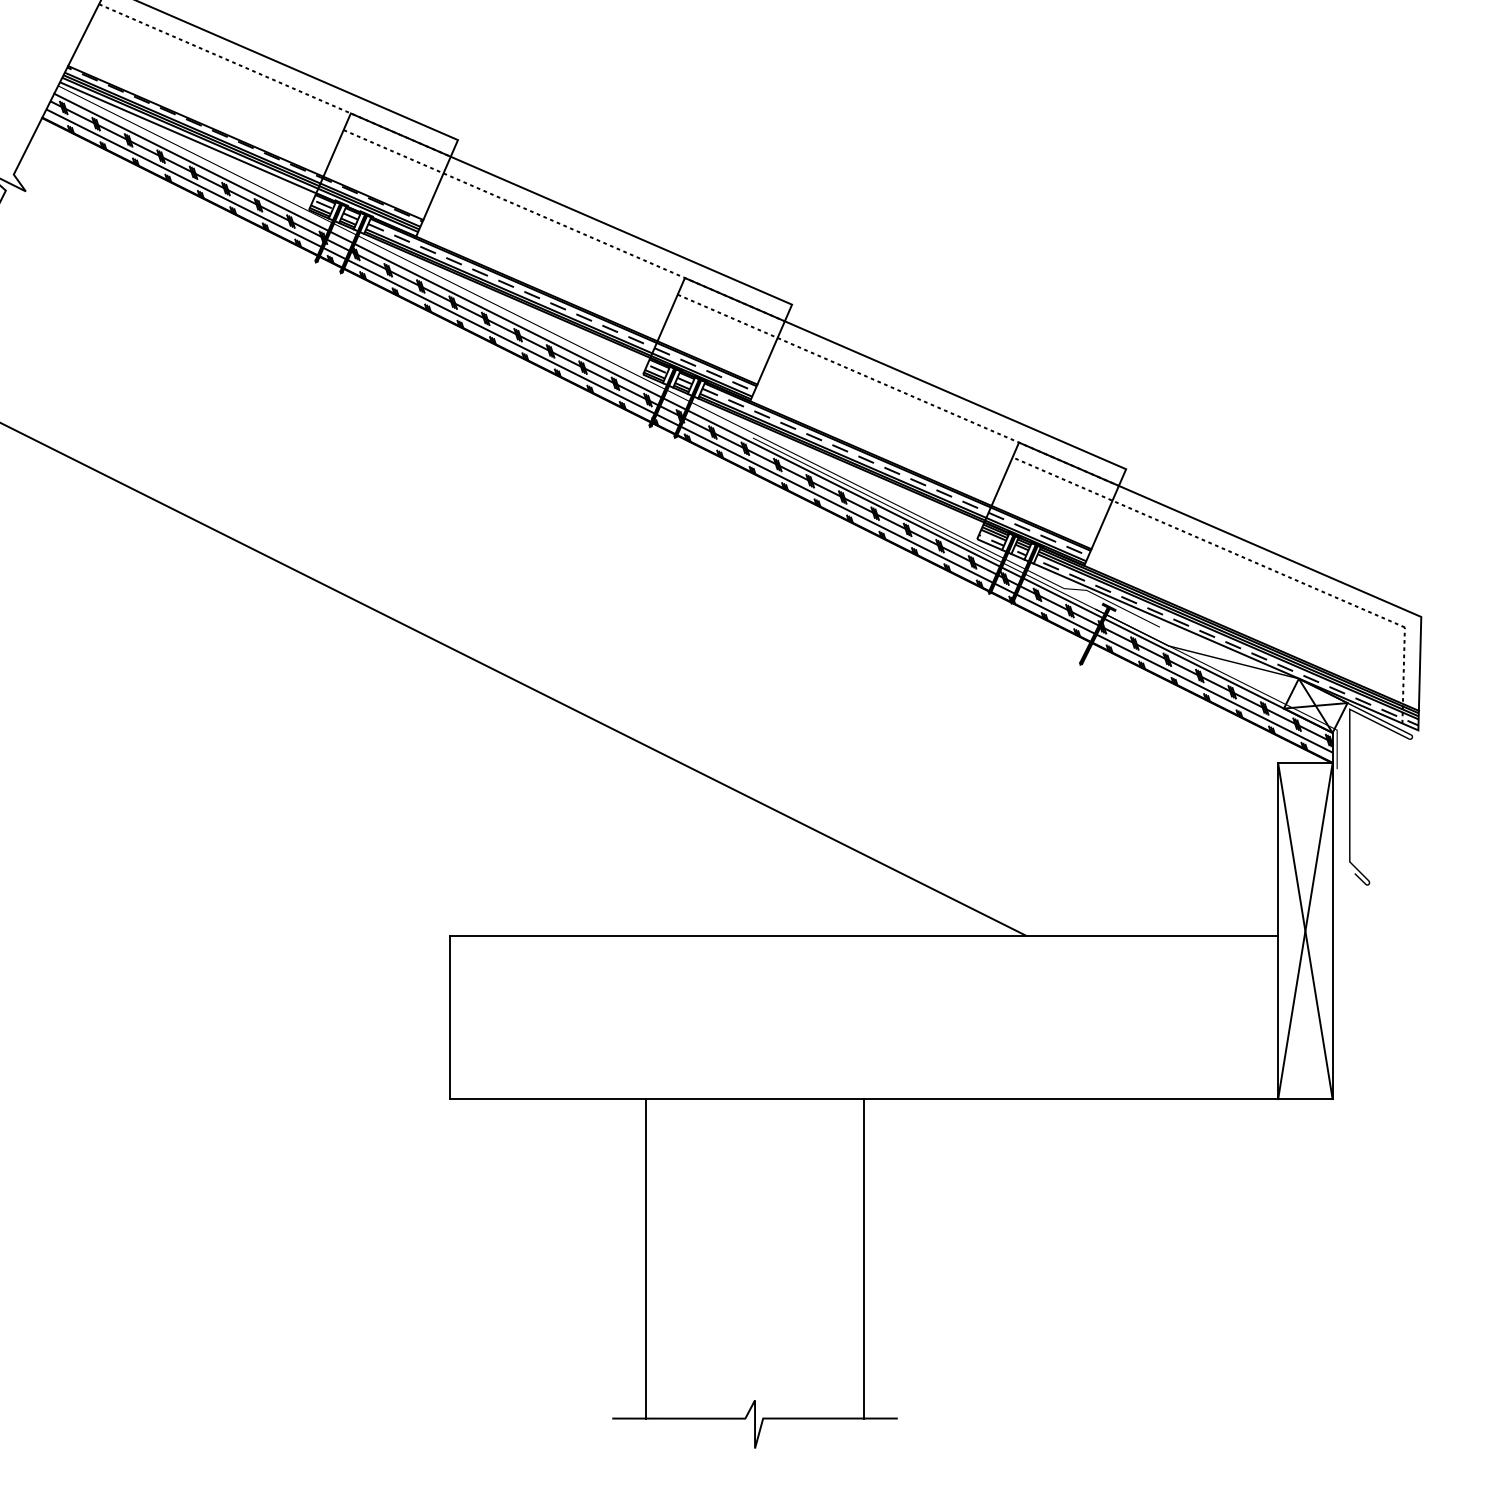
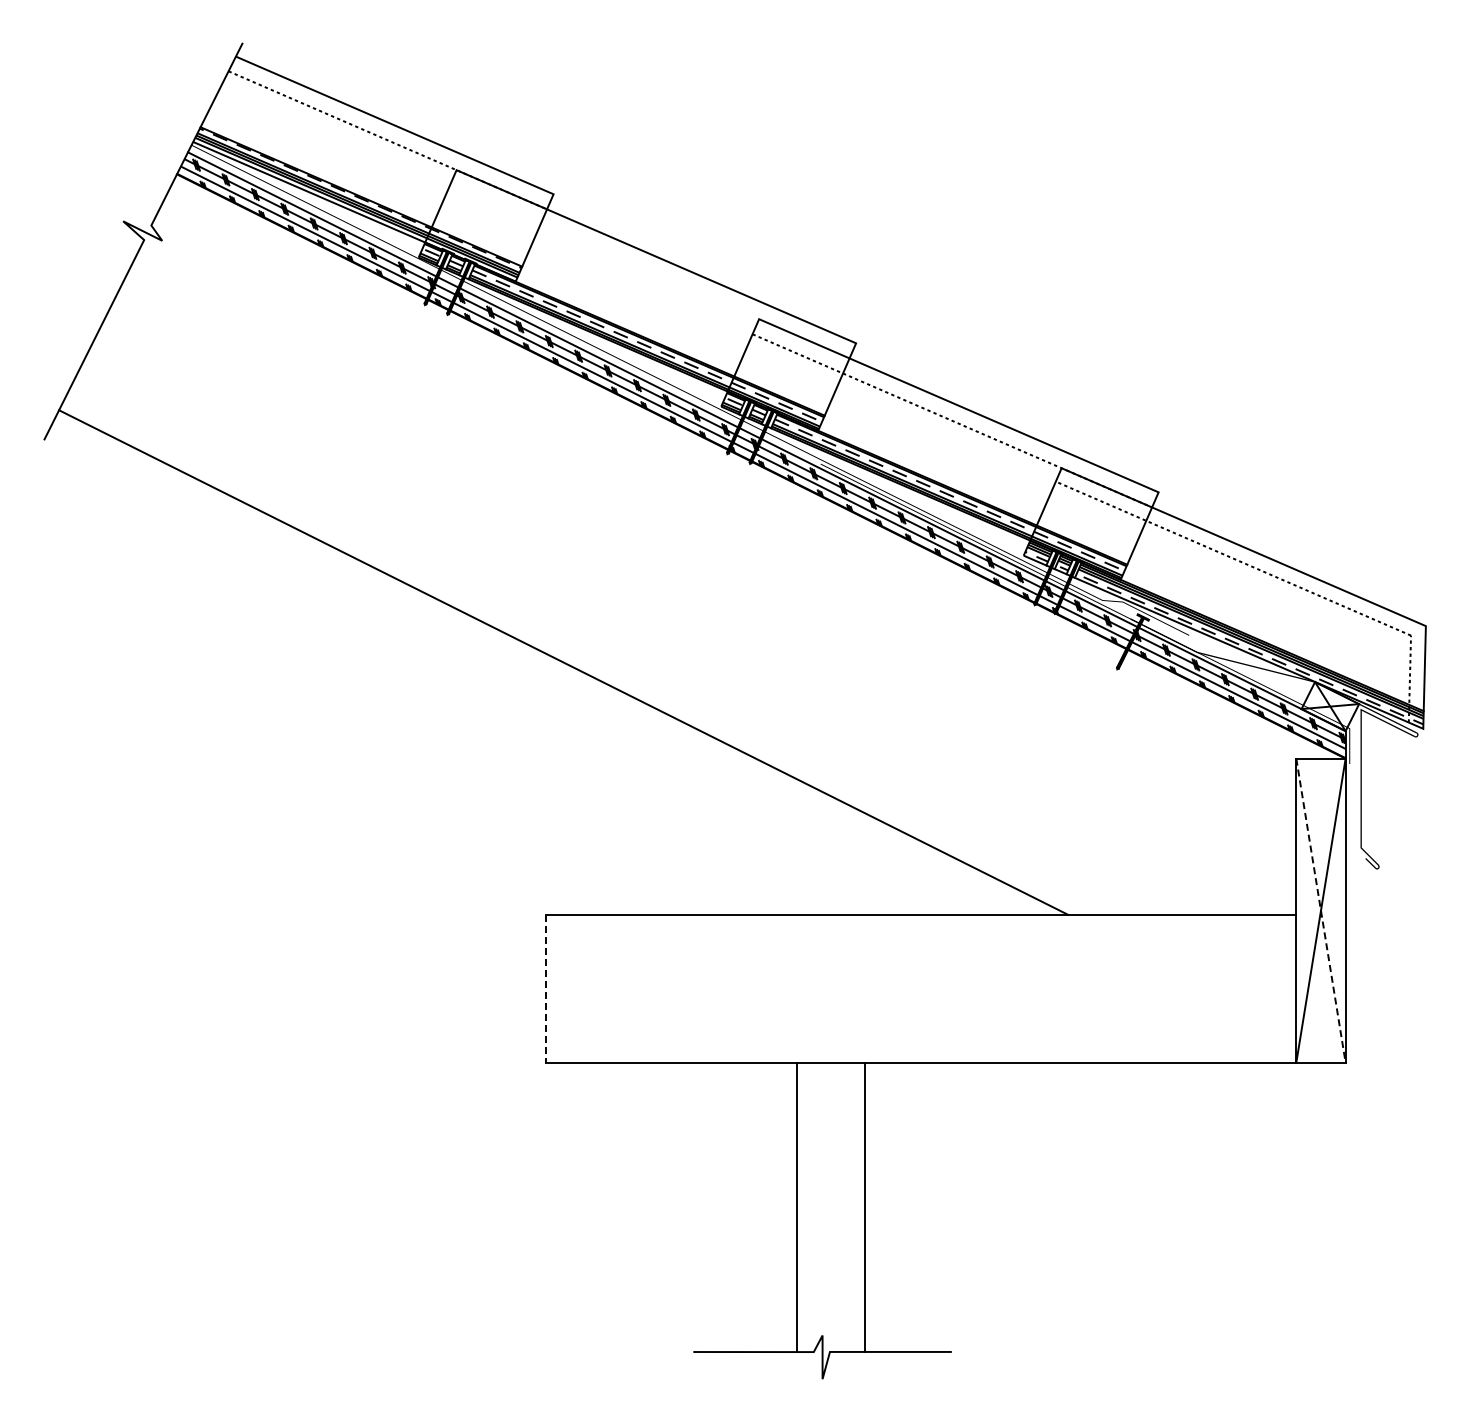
line: (563, 225) -> (649, 271), removed
line: (1304, 931) -> (1320, 910), solid -> dashed
line: (449, 1017) -> (545, 988), solid -> dashed
line: (645, 1258) -> (796, 1207), moved
line: (864, 1258) -> (865, 1207), moved

